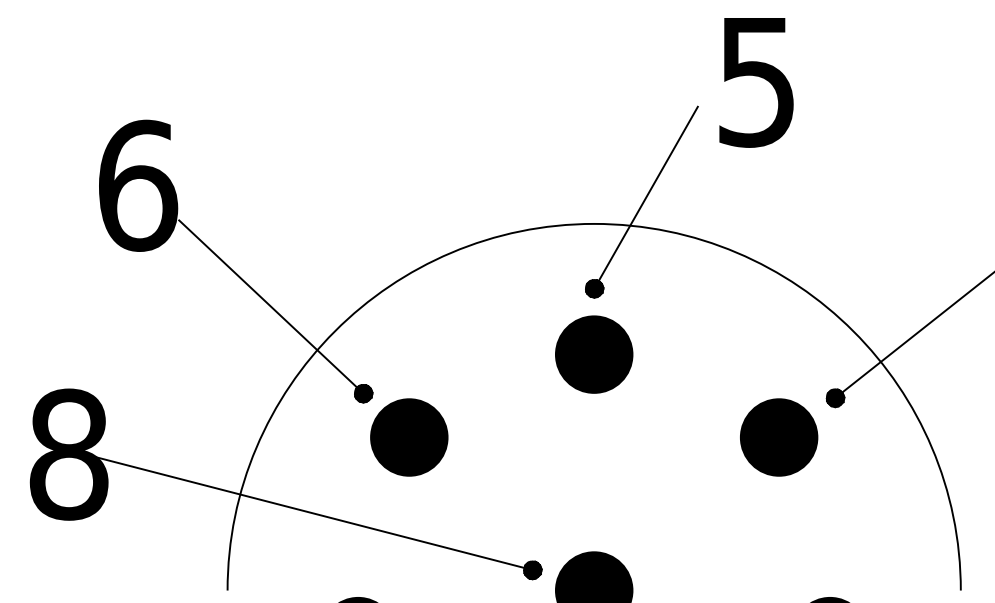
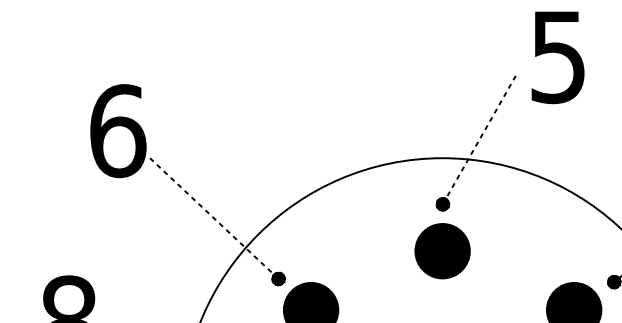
line: (646, 196) -> (479, 138), solid -> dashed
line: (270, 306) -> (212, 216), solid -> dashed

